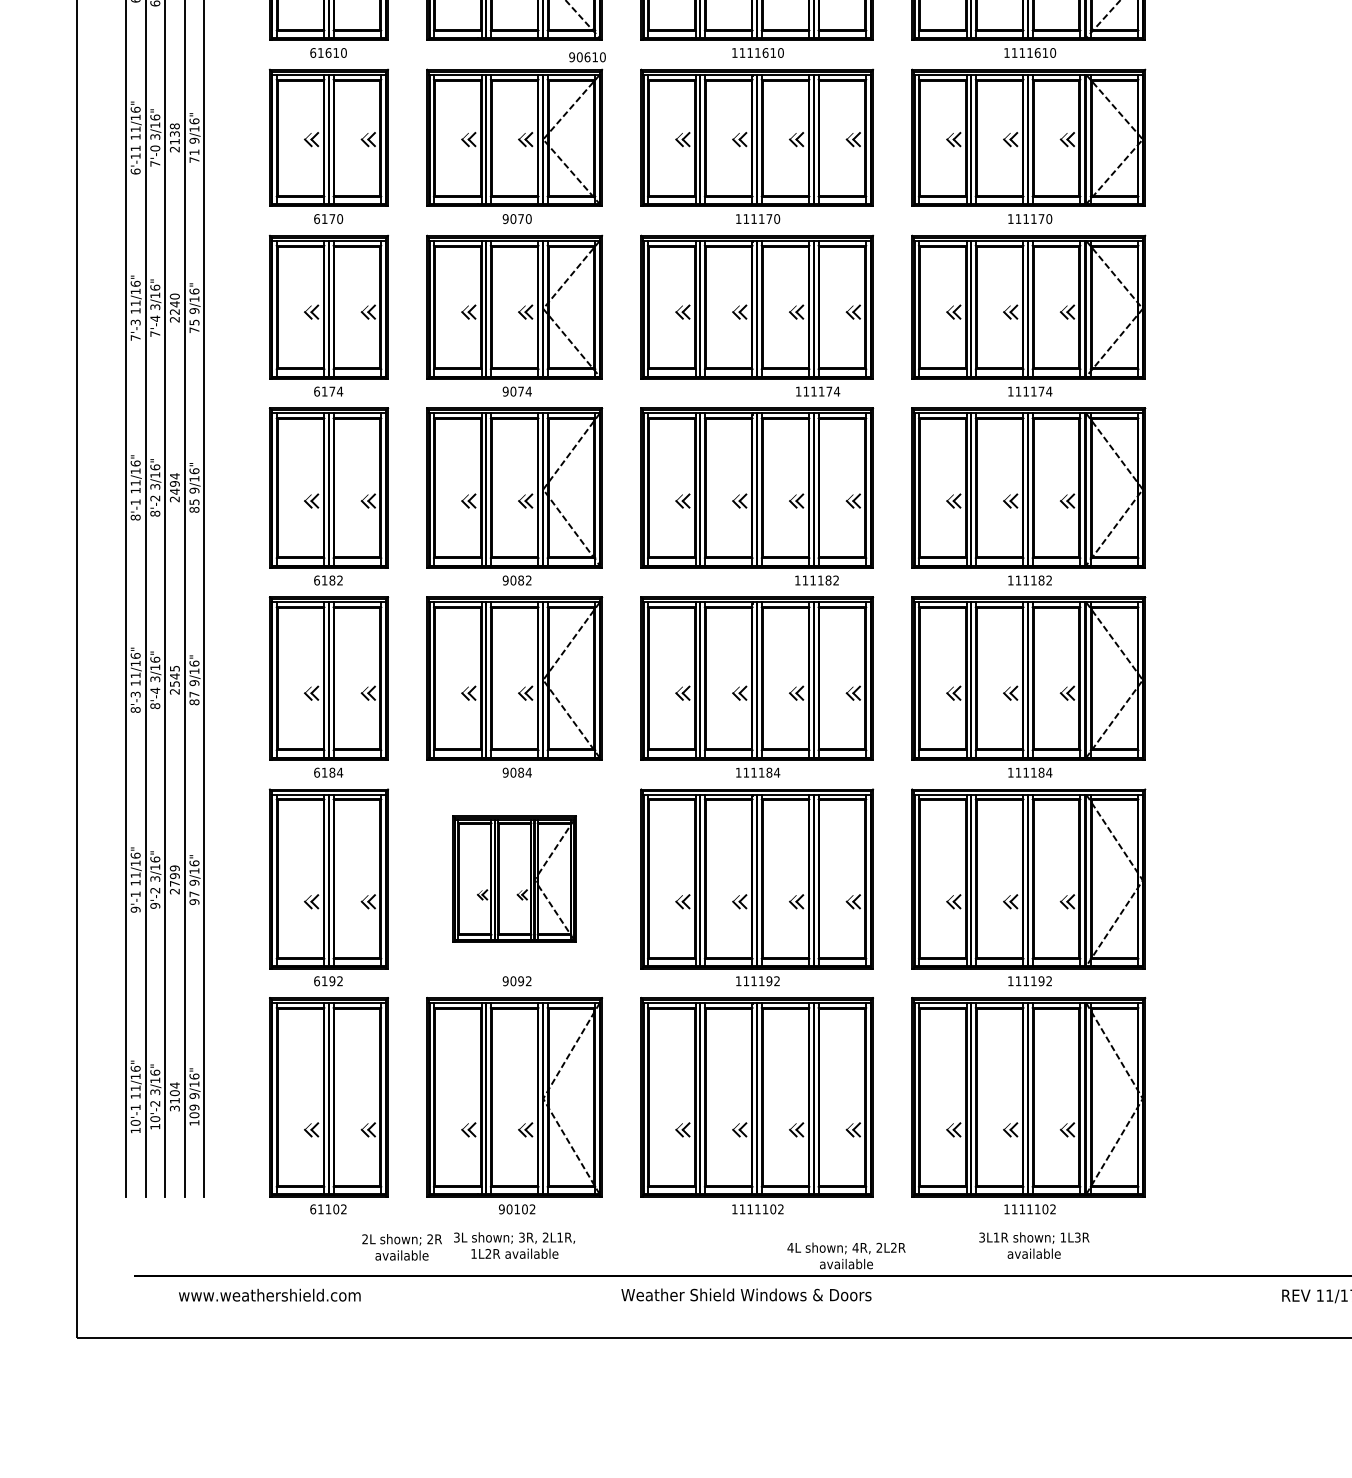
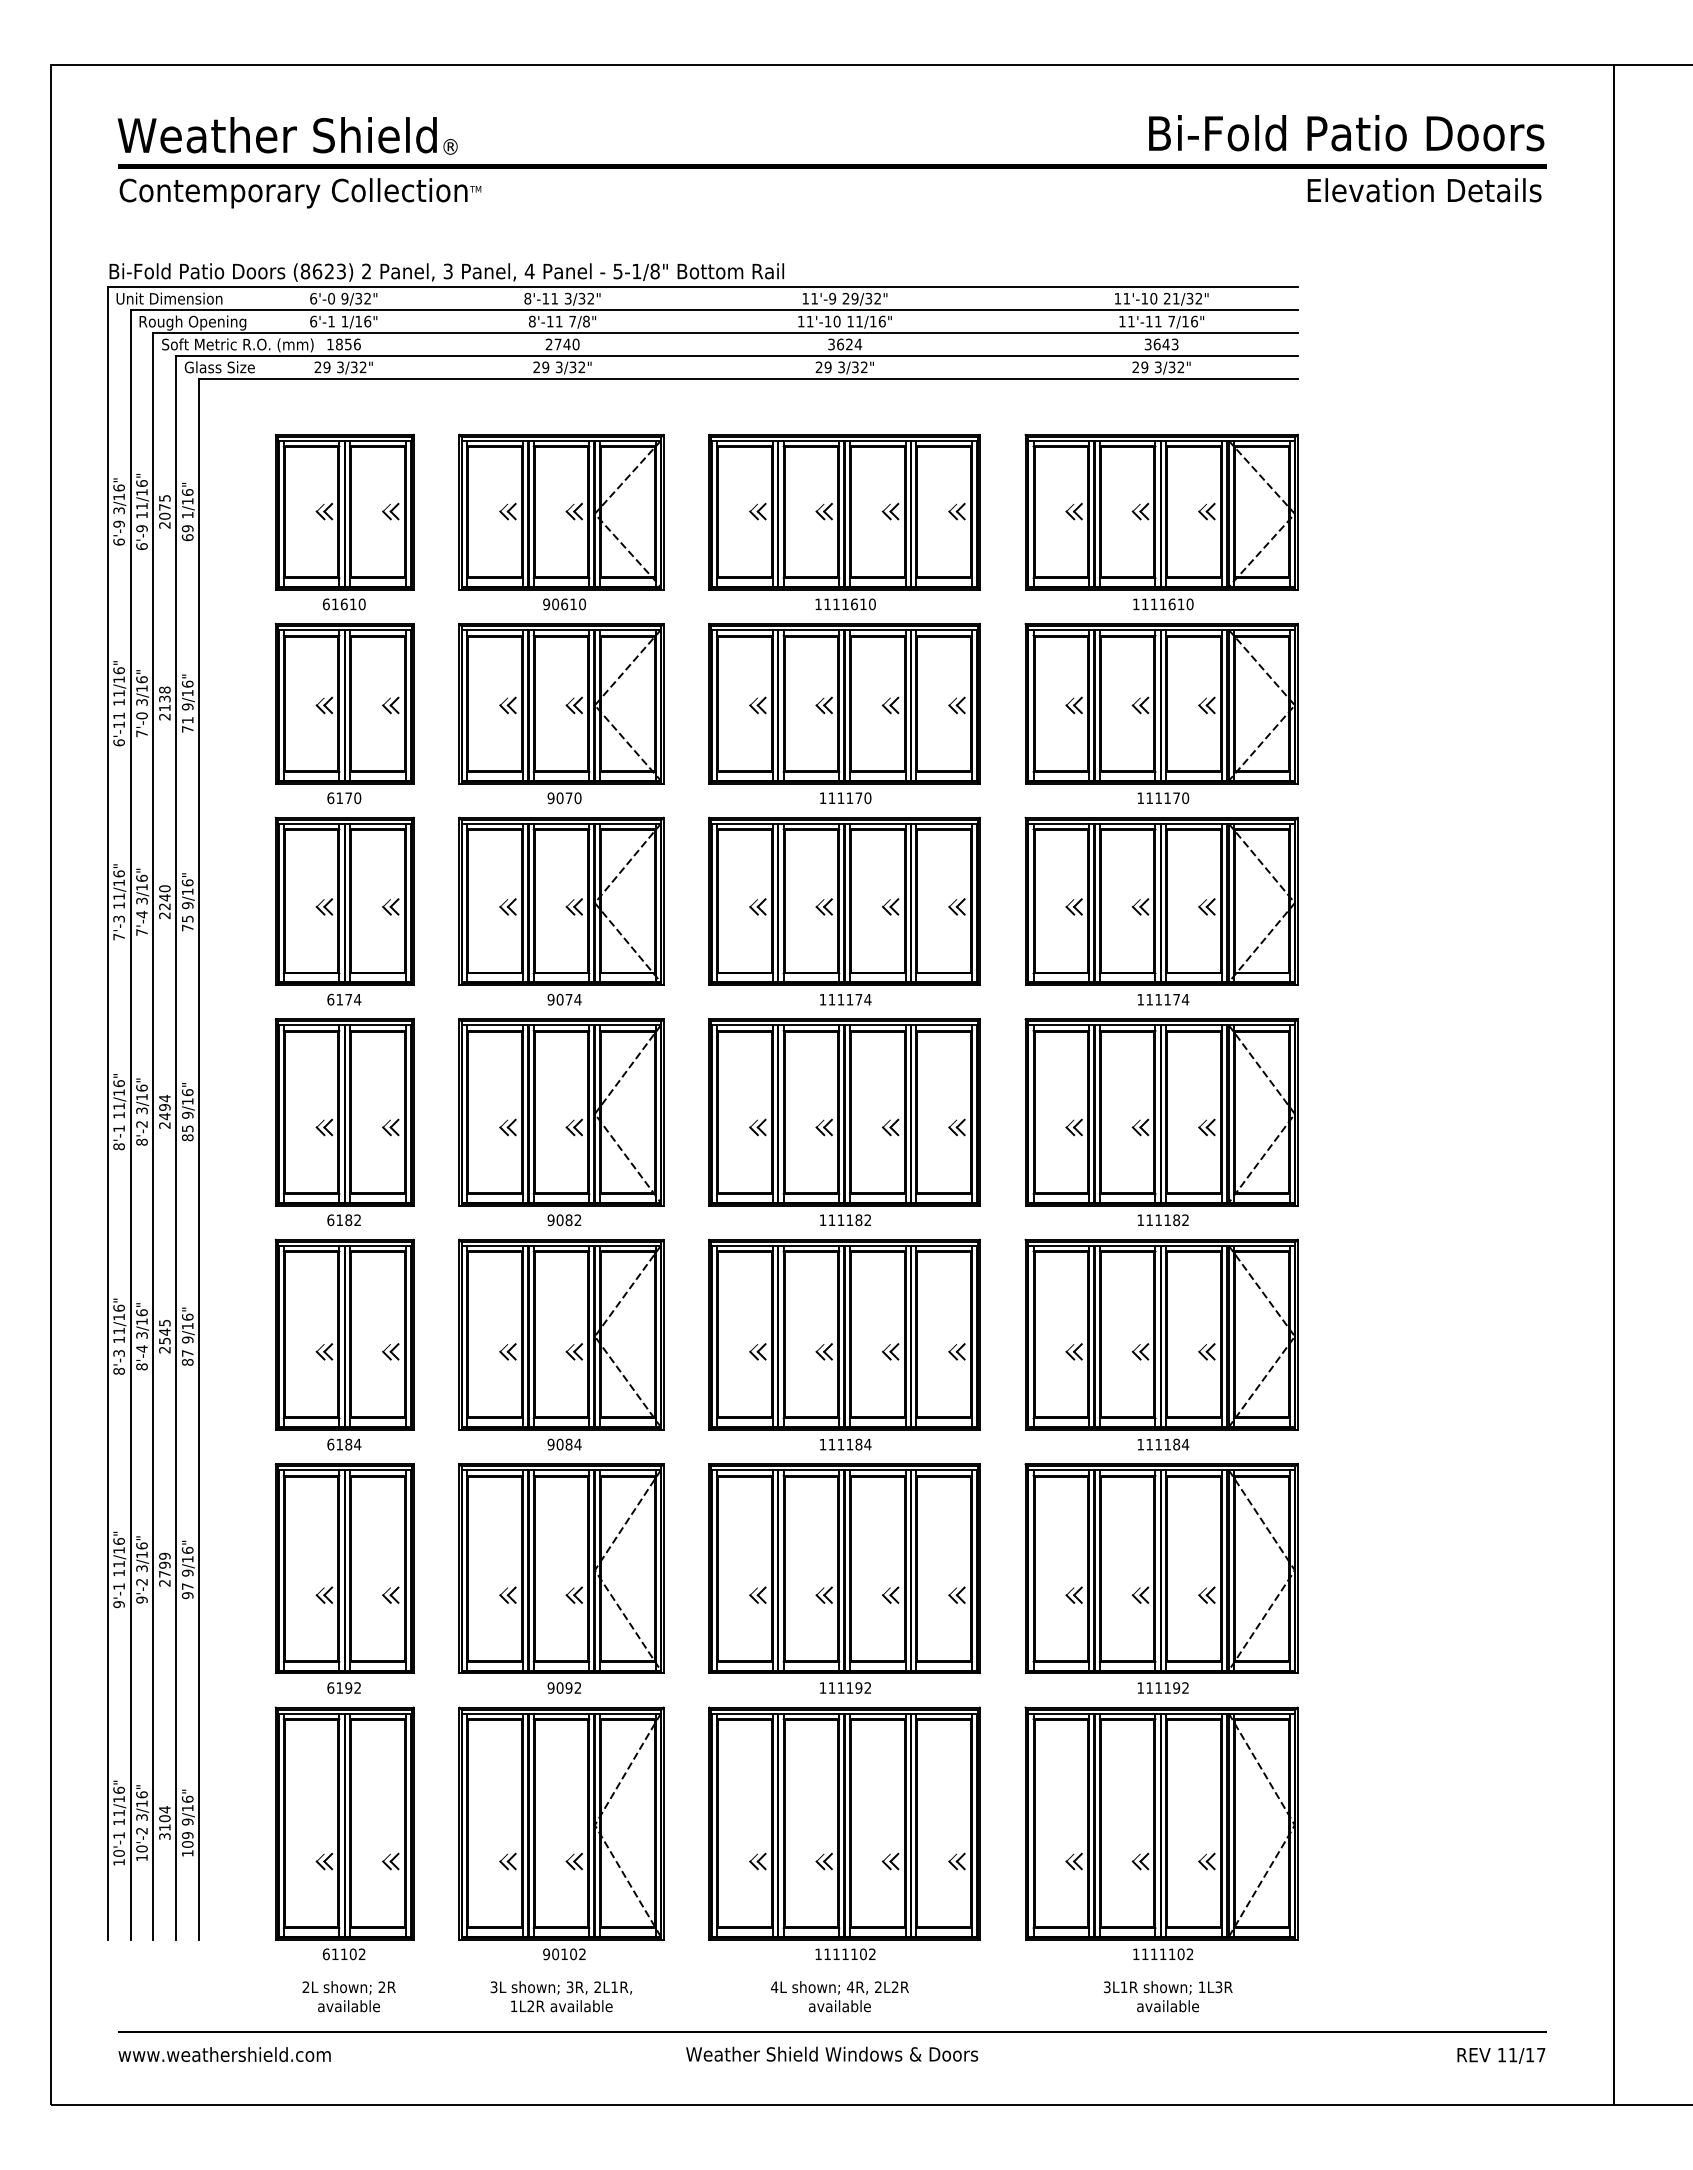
text: (587, 57) -> (564, 604), moved
text: (817, 391) -> (845, 999), moved
text: (817, 580) -> (845, 1220), moved
part: (514, 878) -> (561, 1568), size x1.43
text: (401, 1247) -> (348, 1996), moved
text: (846, 1255) -> (839, 1996), moved
text: (269, 1295) -> (224, 2054), moved

